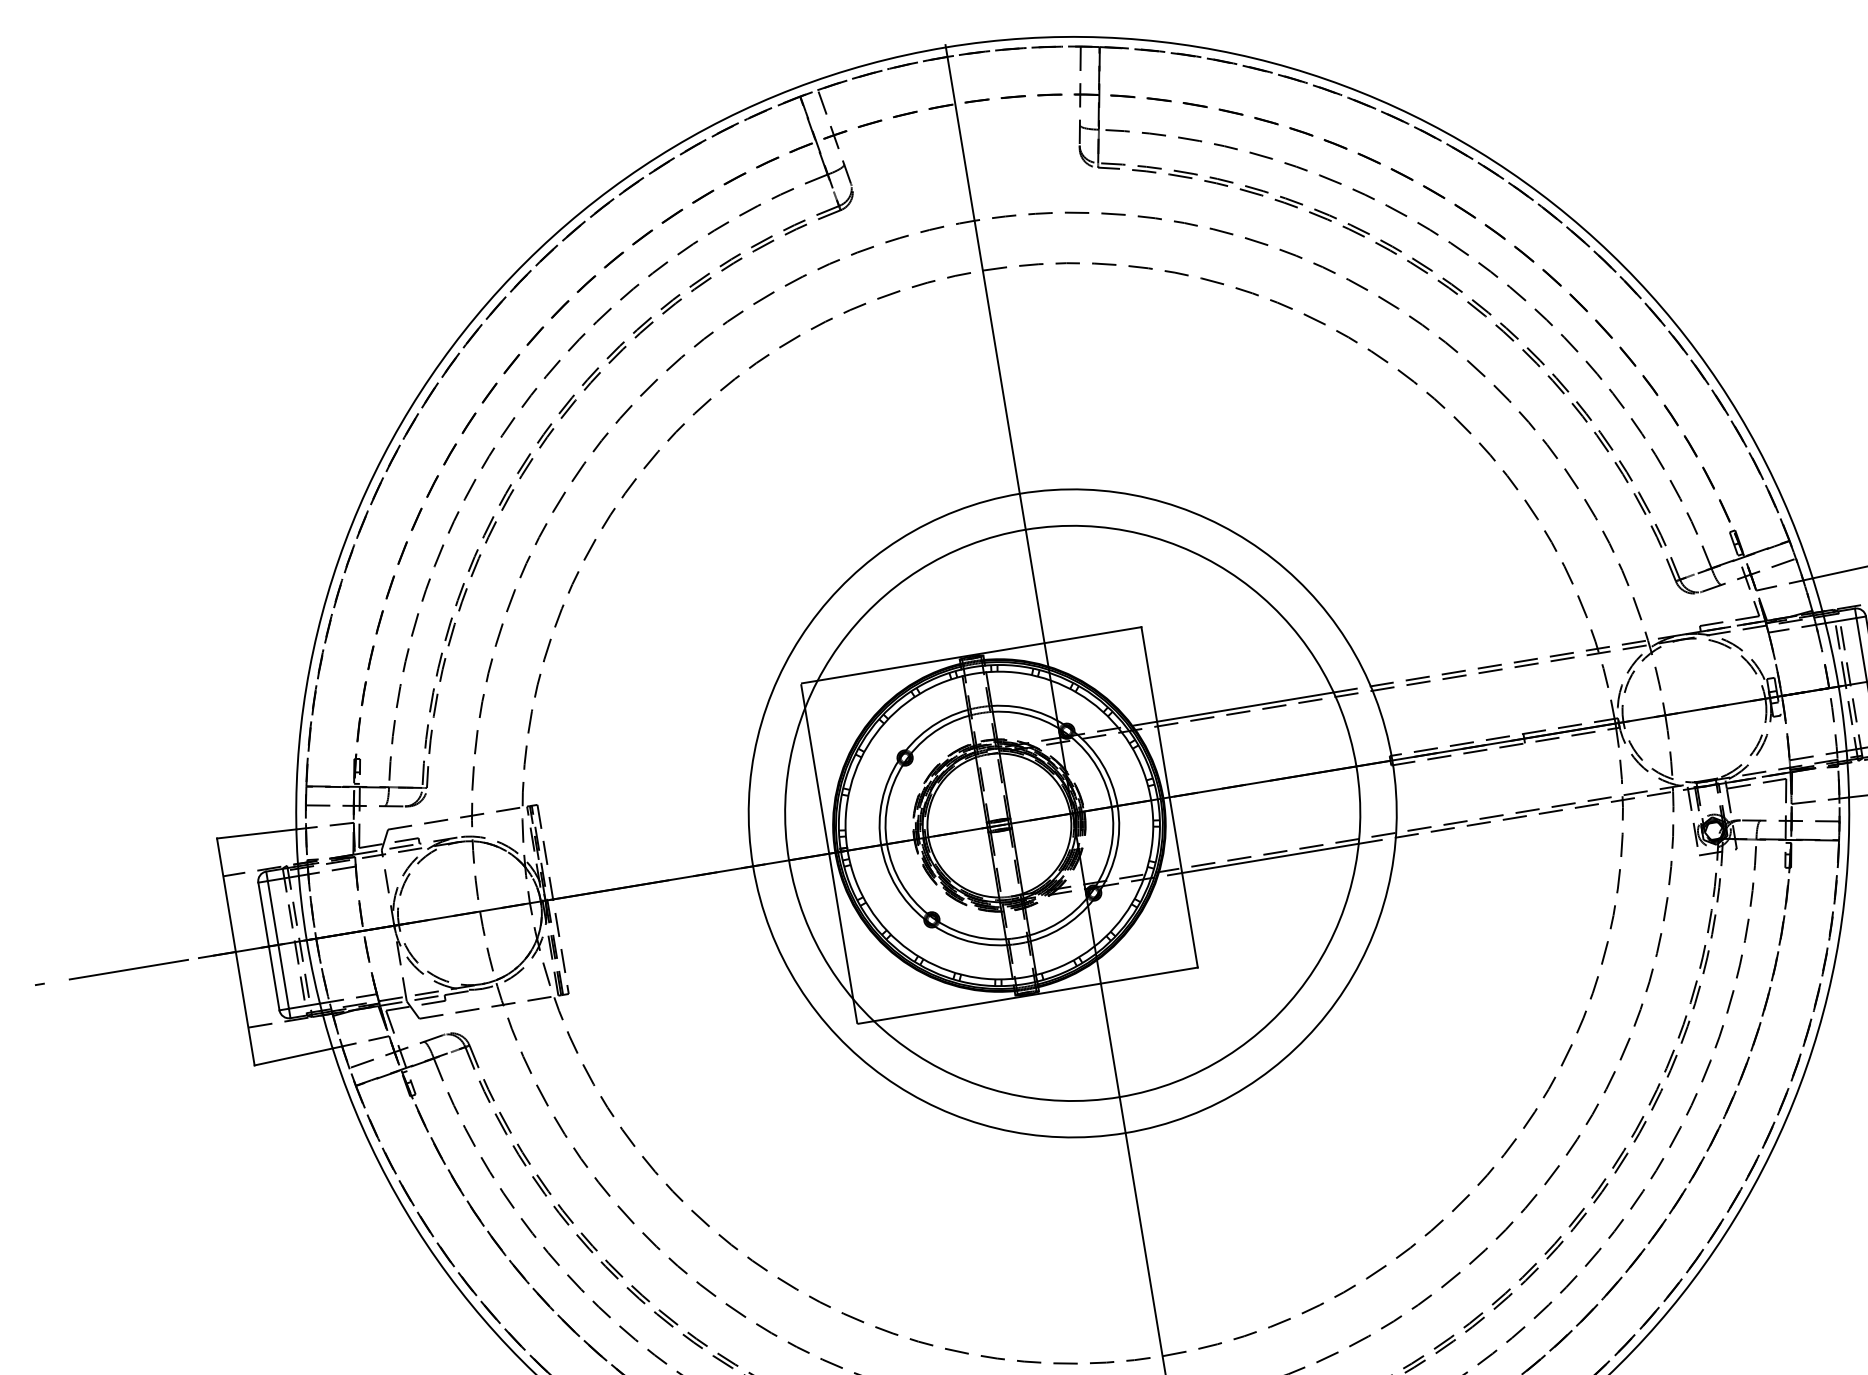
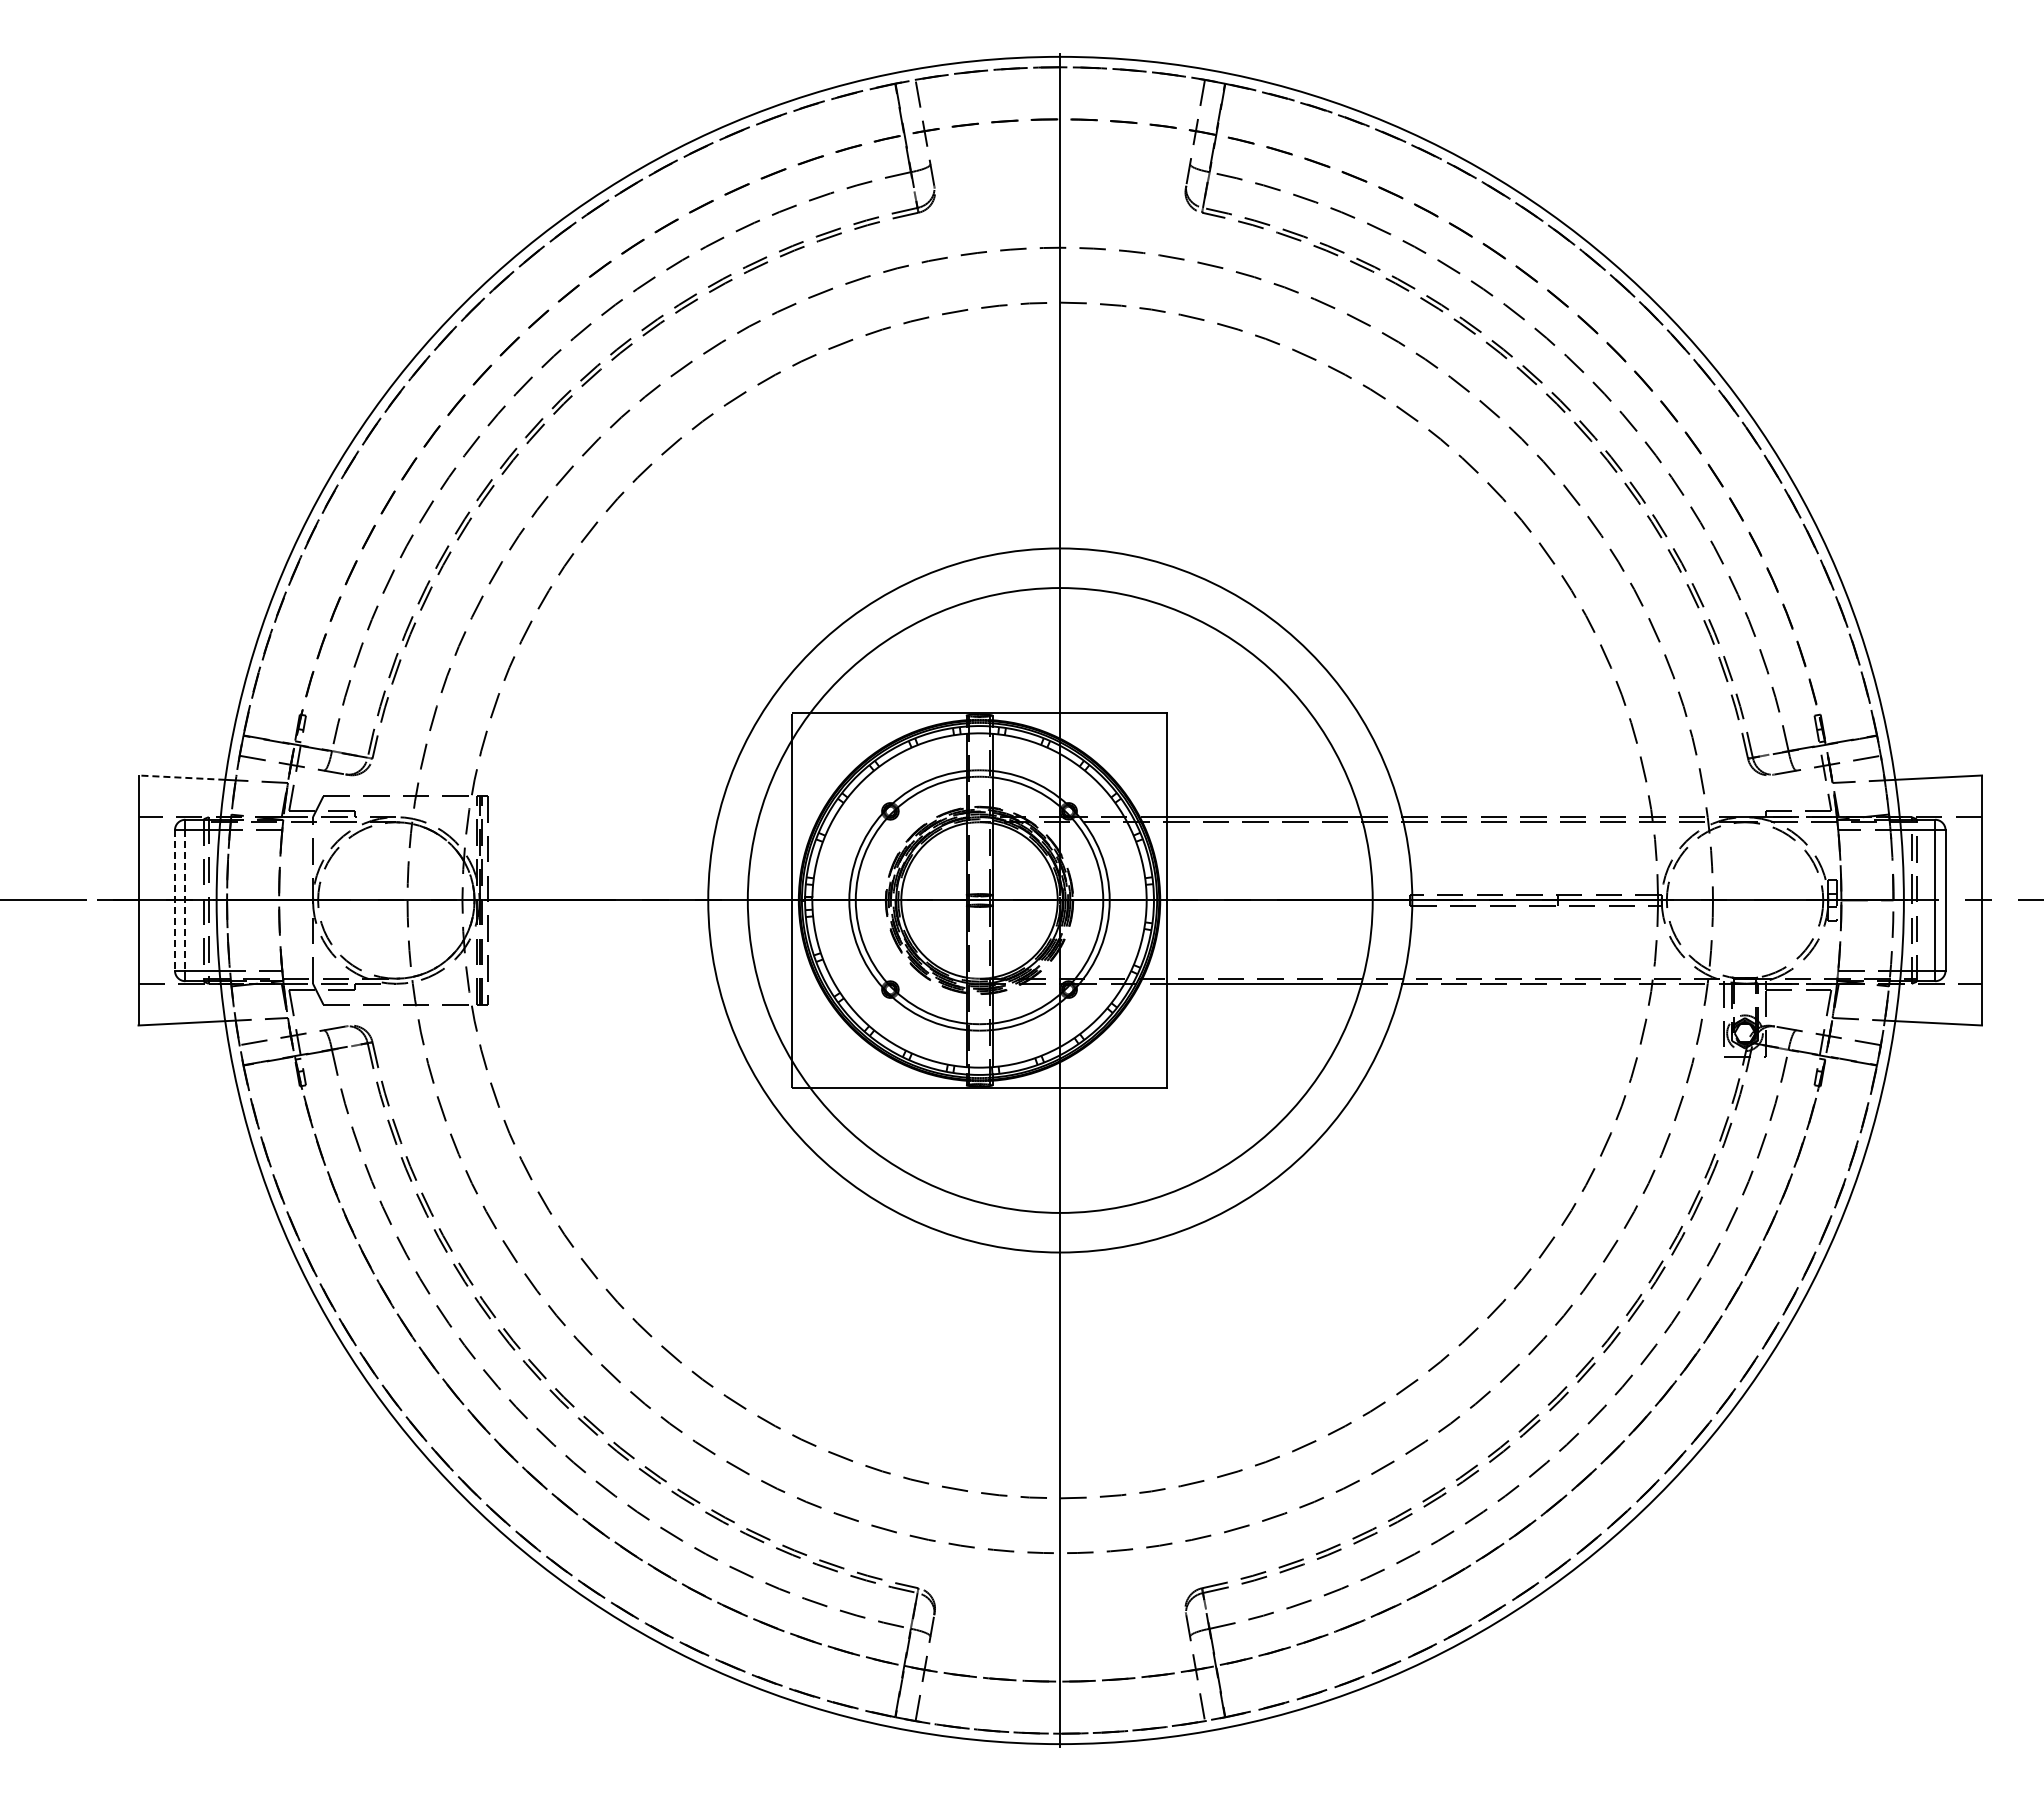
line: (256, 833) -> (181, 777), solid -> dashed
line: (278, 944) -> (185, 900), solid -> dashed
line: (268, 946) -> (174, 900), solid -> dashed

